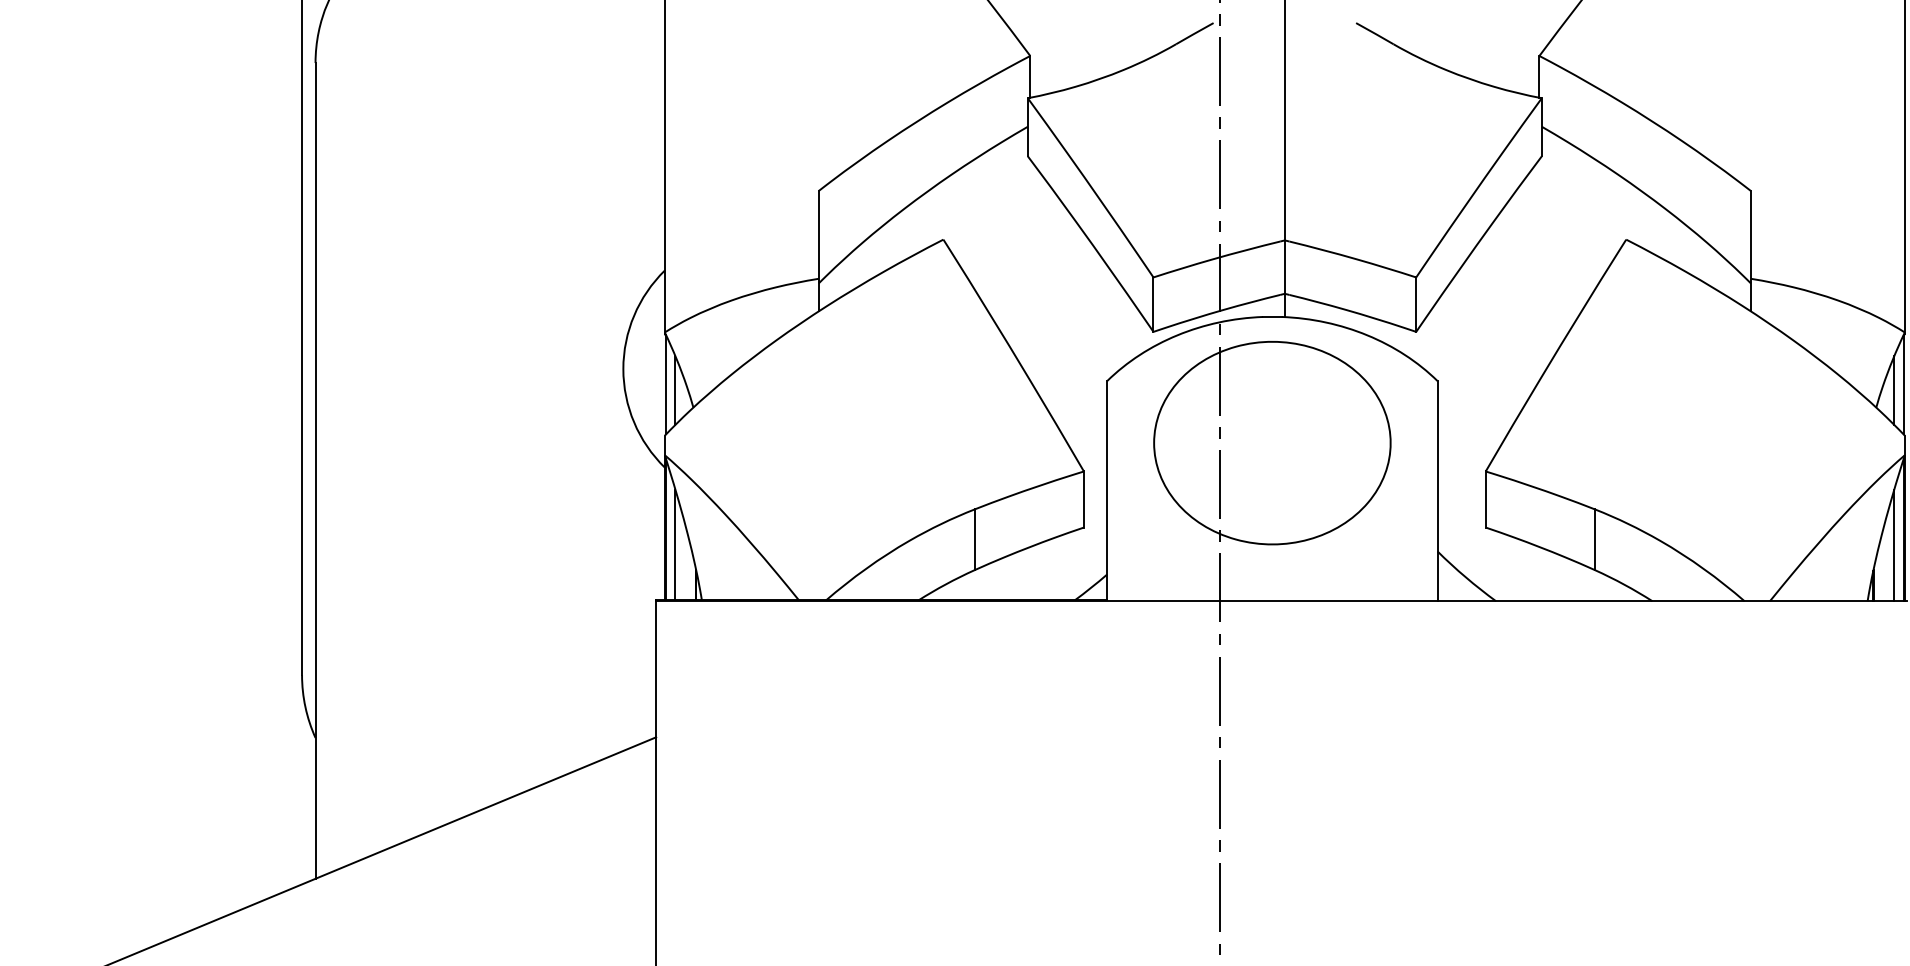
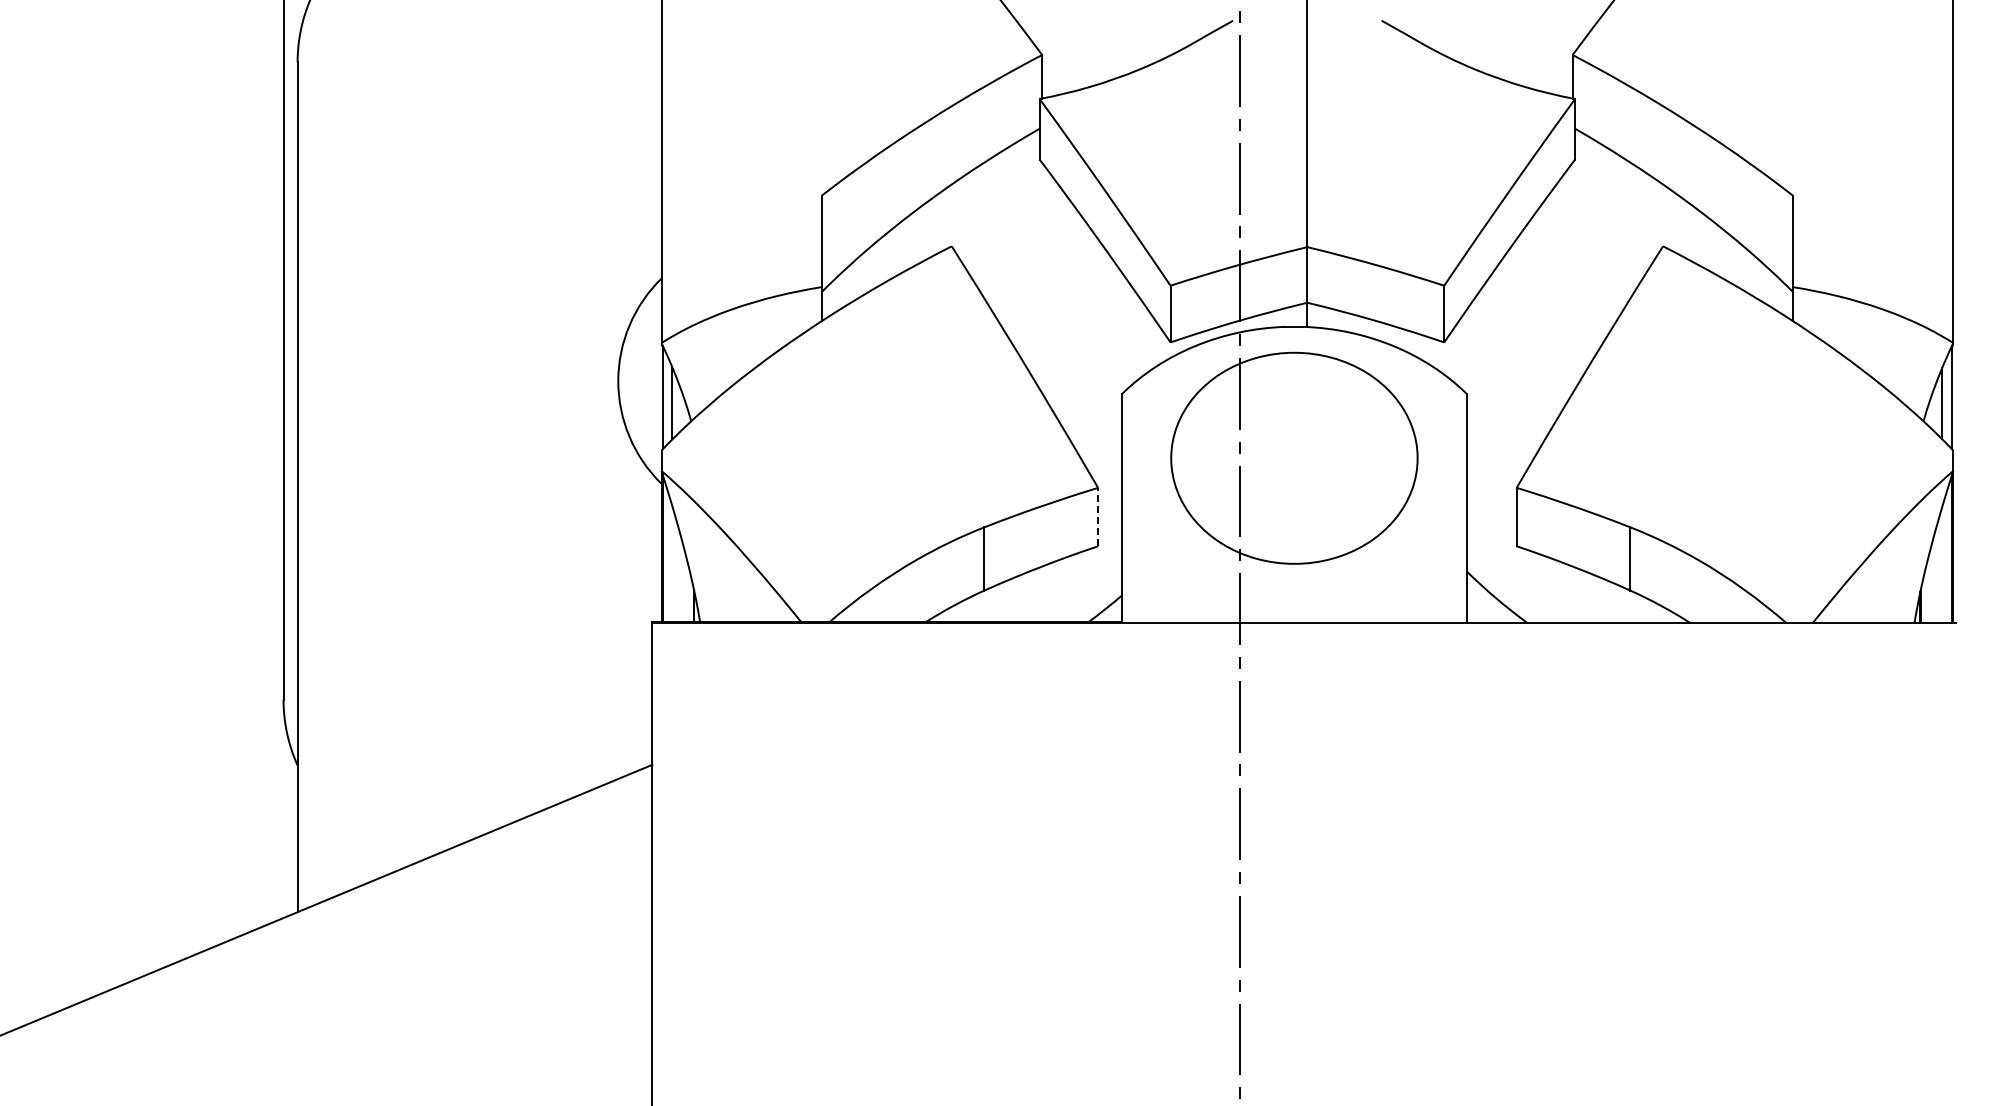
line: (1084, 498) -> (1098, 516), solid -> dashed
line: (675, 545) -> (672, 564), removed
line: (1894, 545) -> (1942, 564), removed

